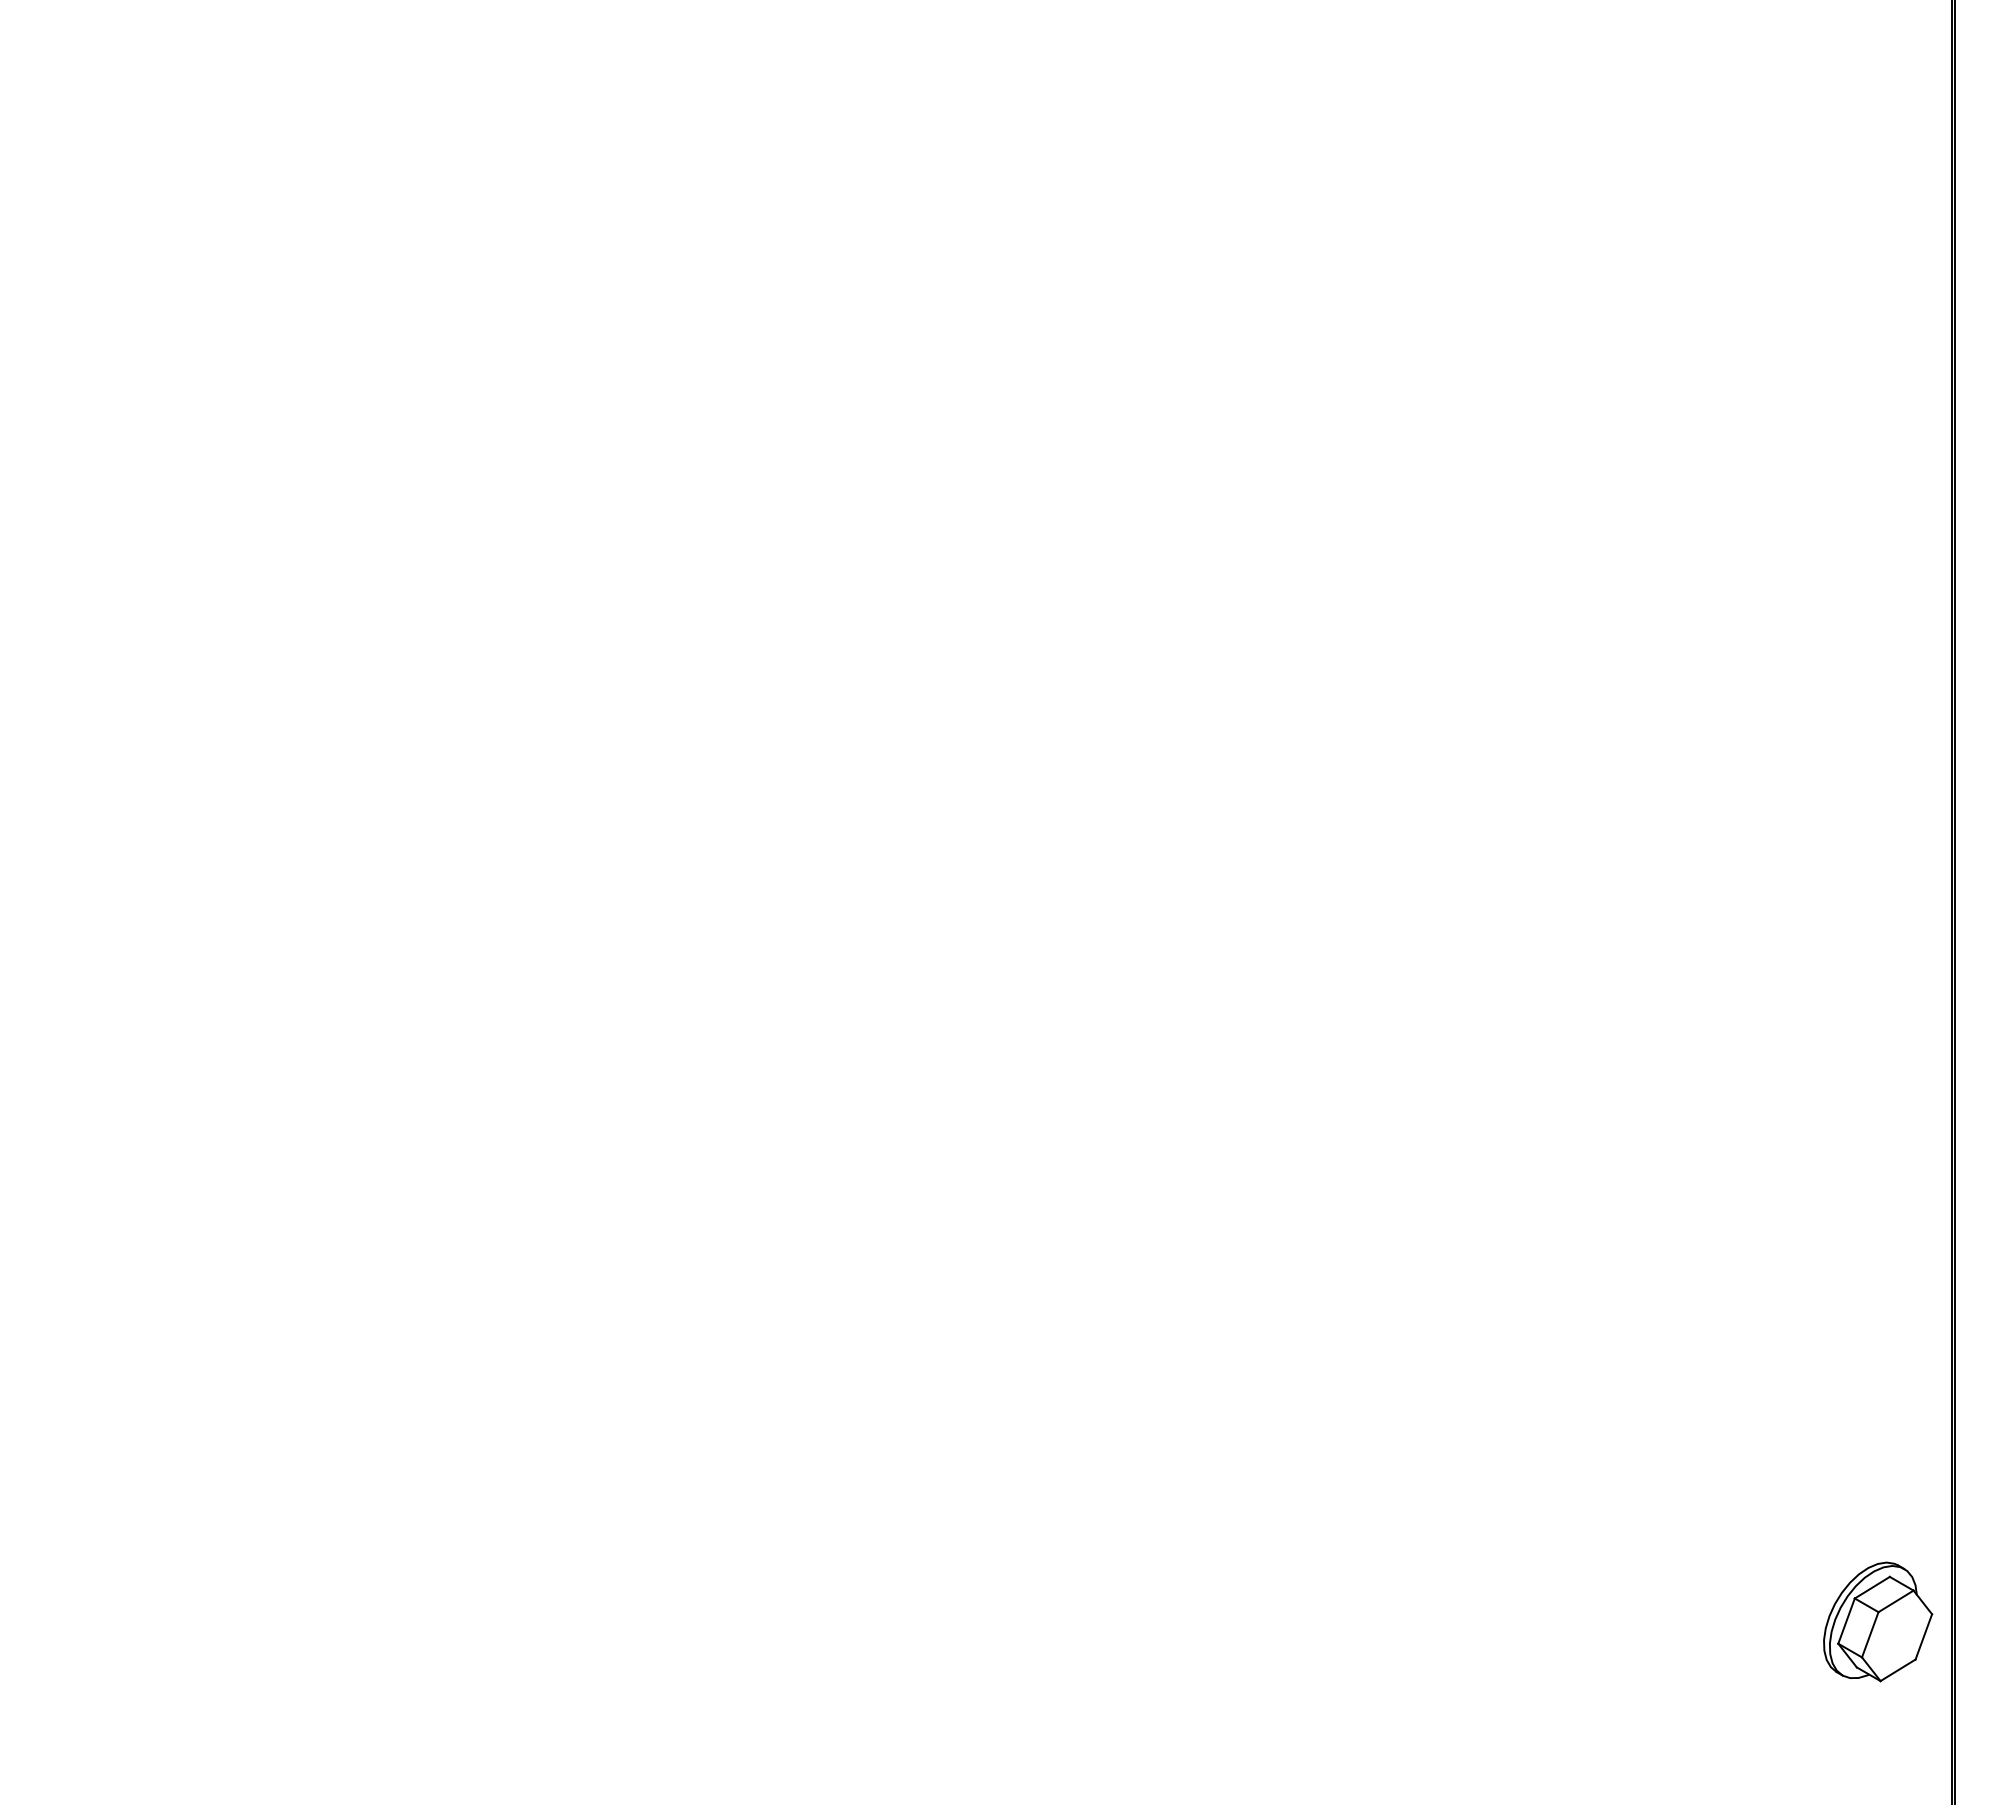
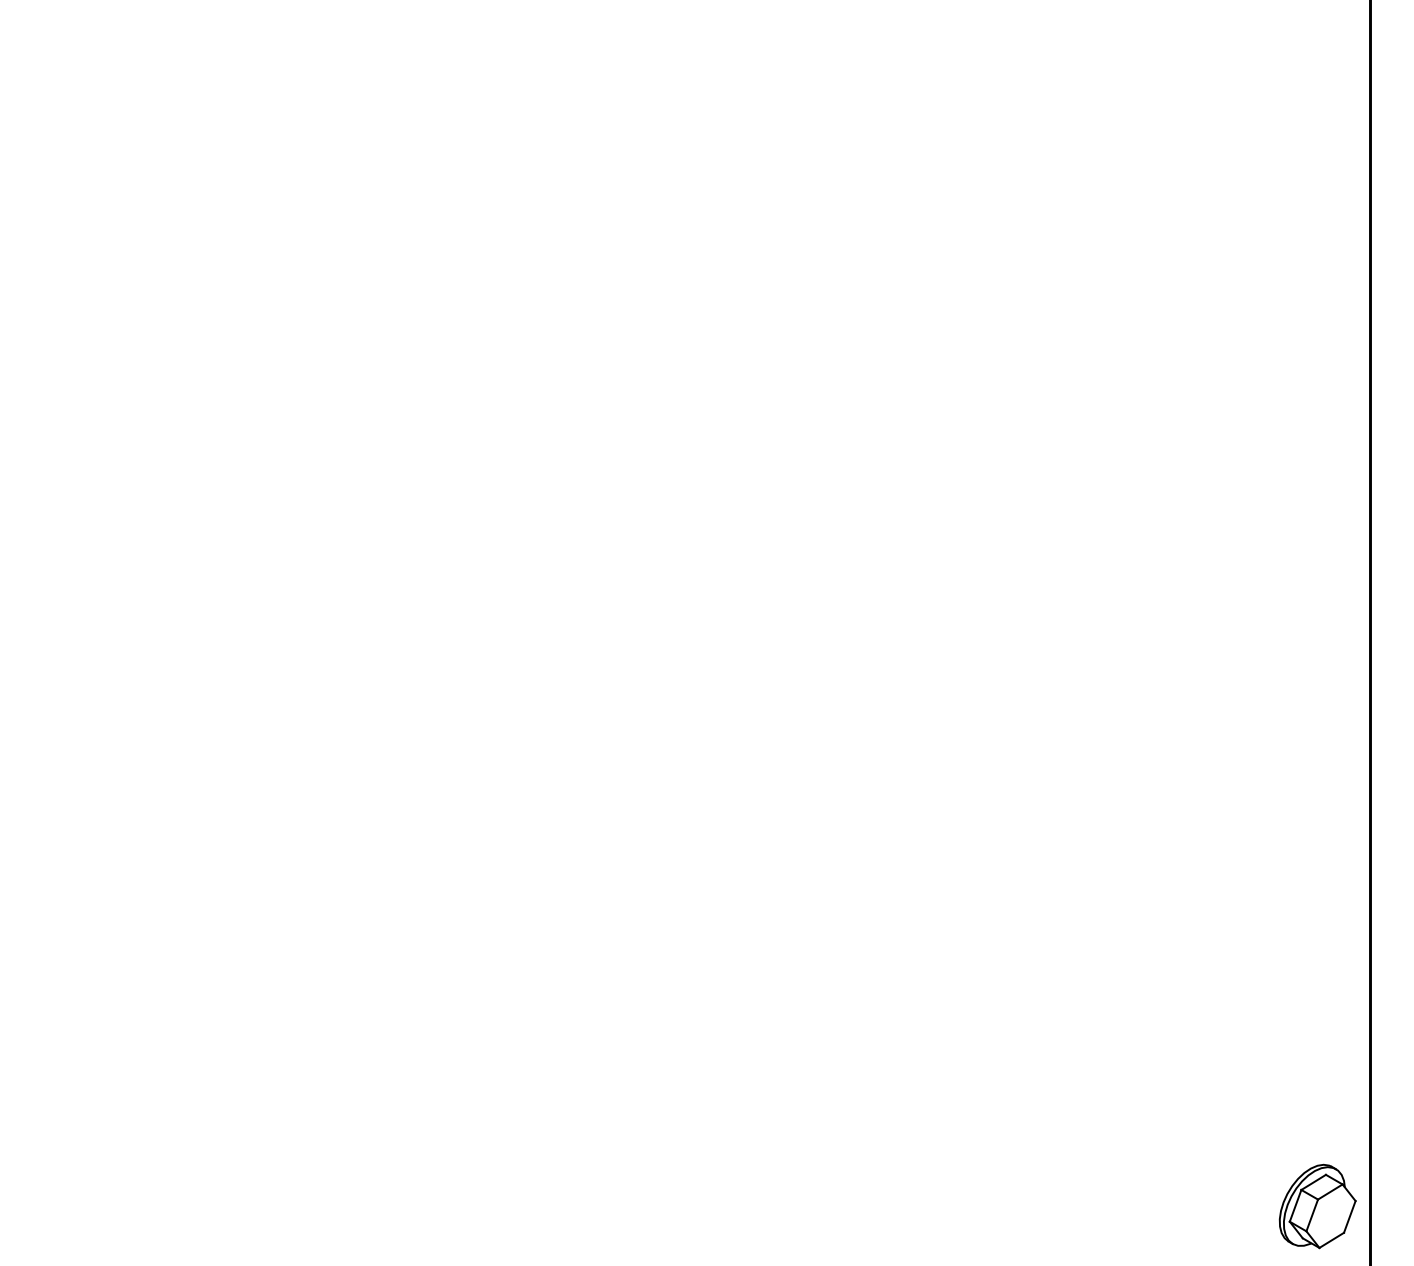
part: (1878, 1621) -> (1318, 1206), moved

